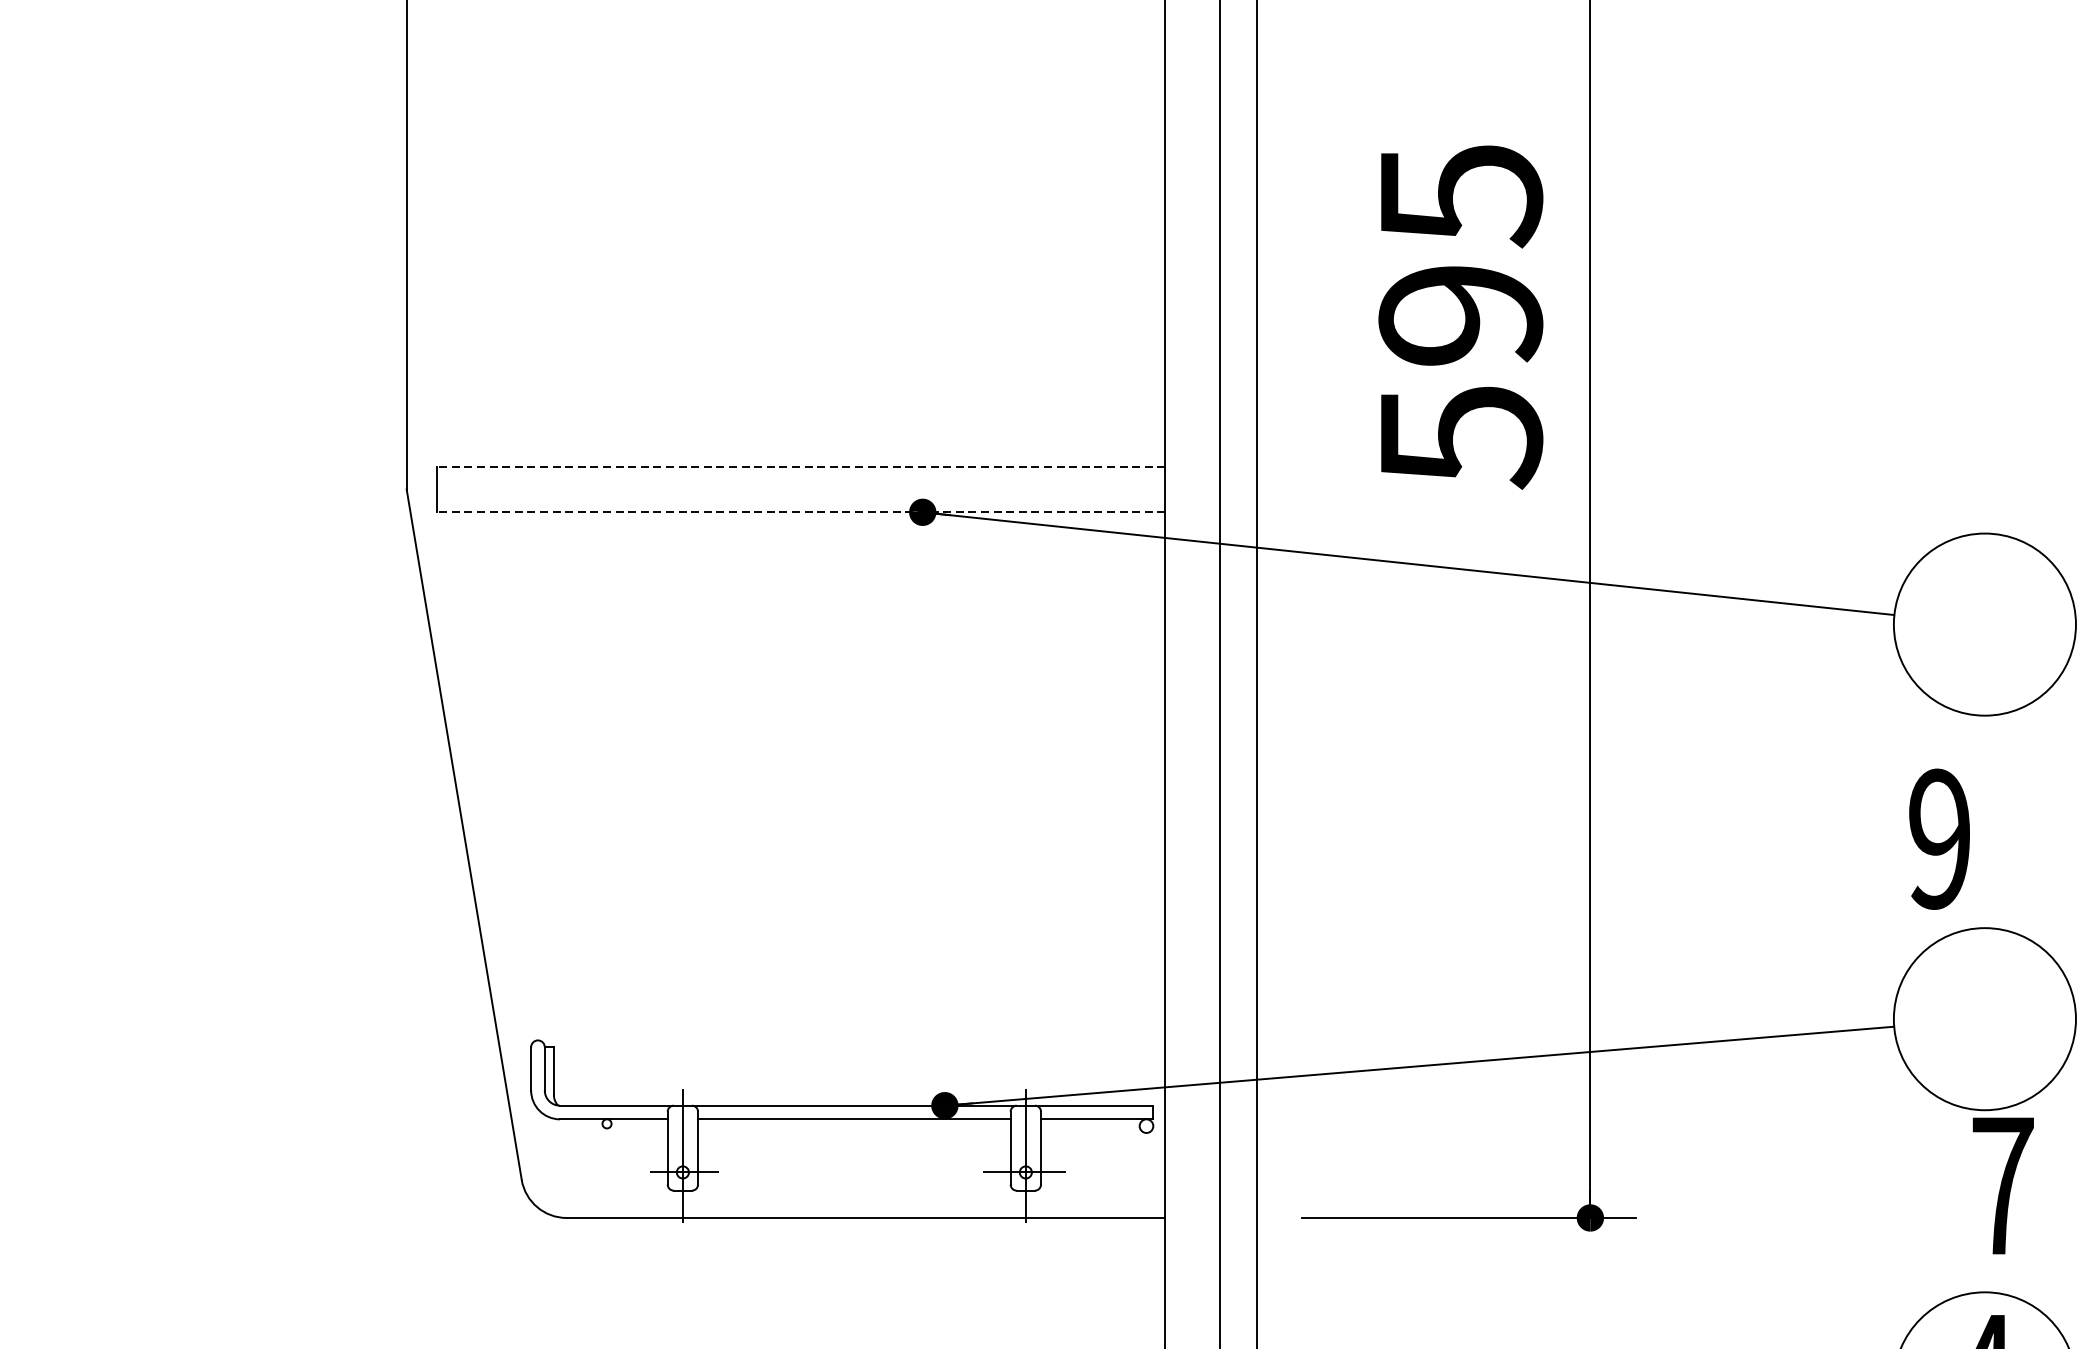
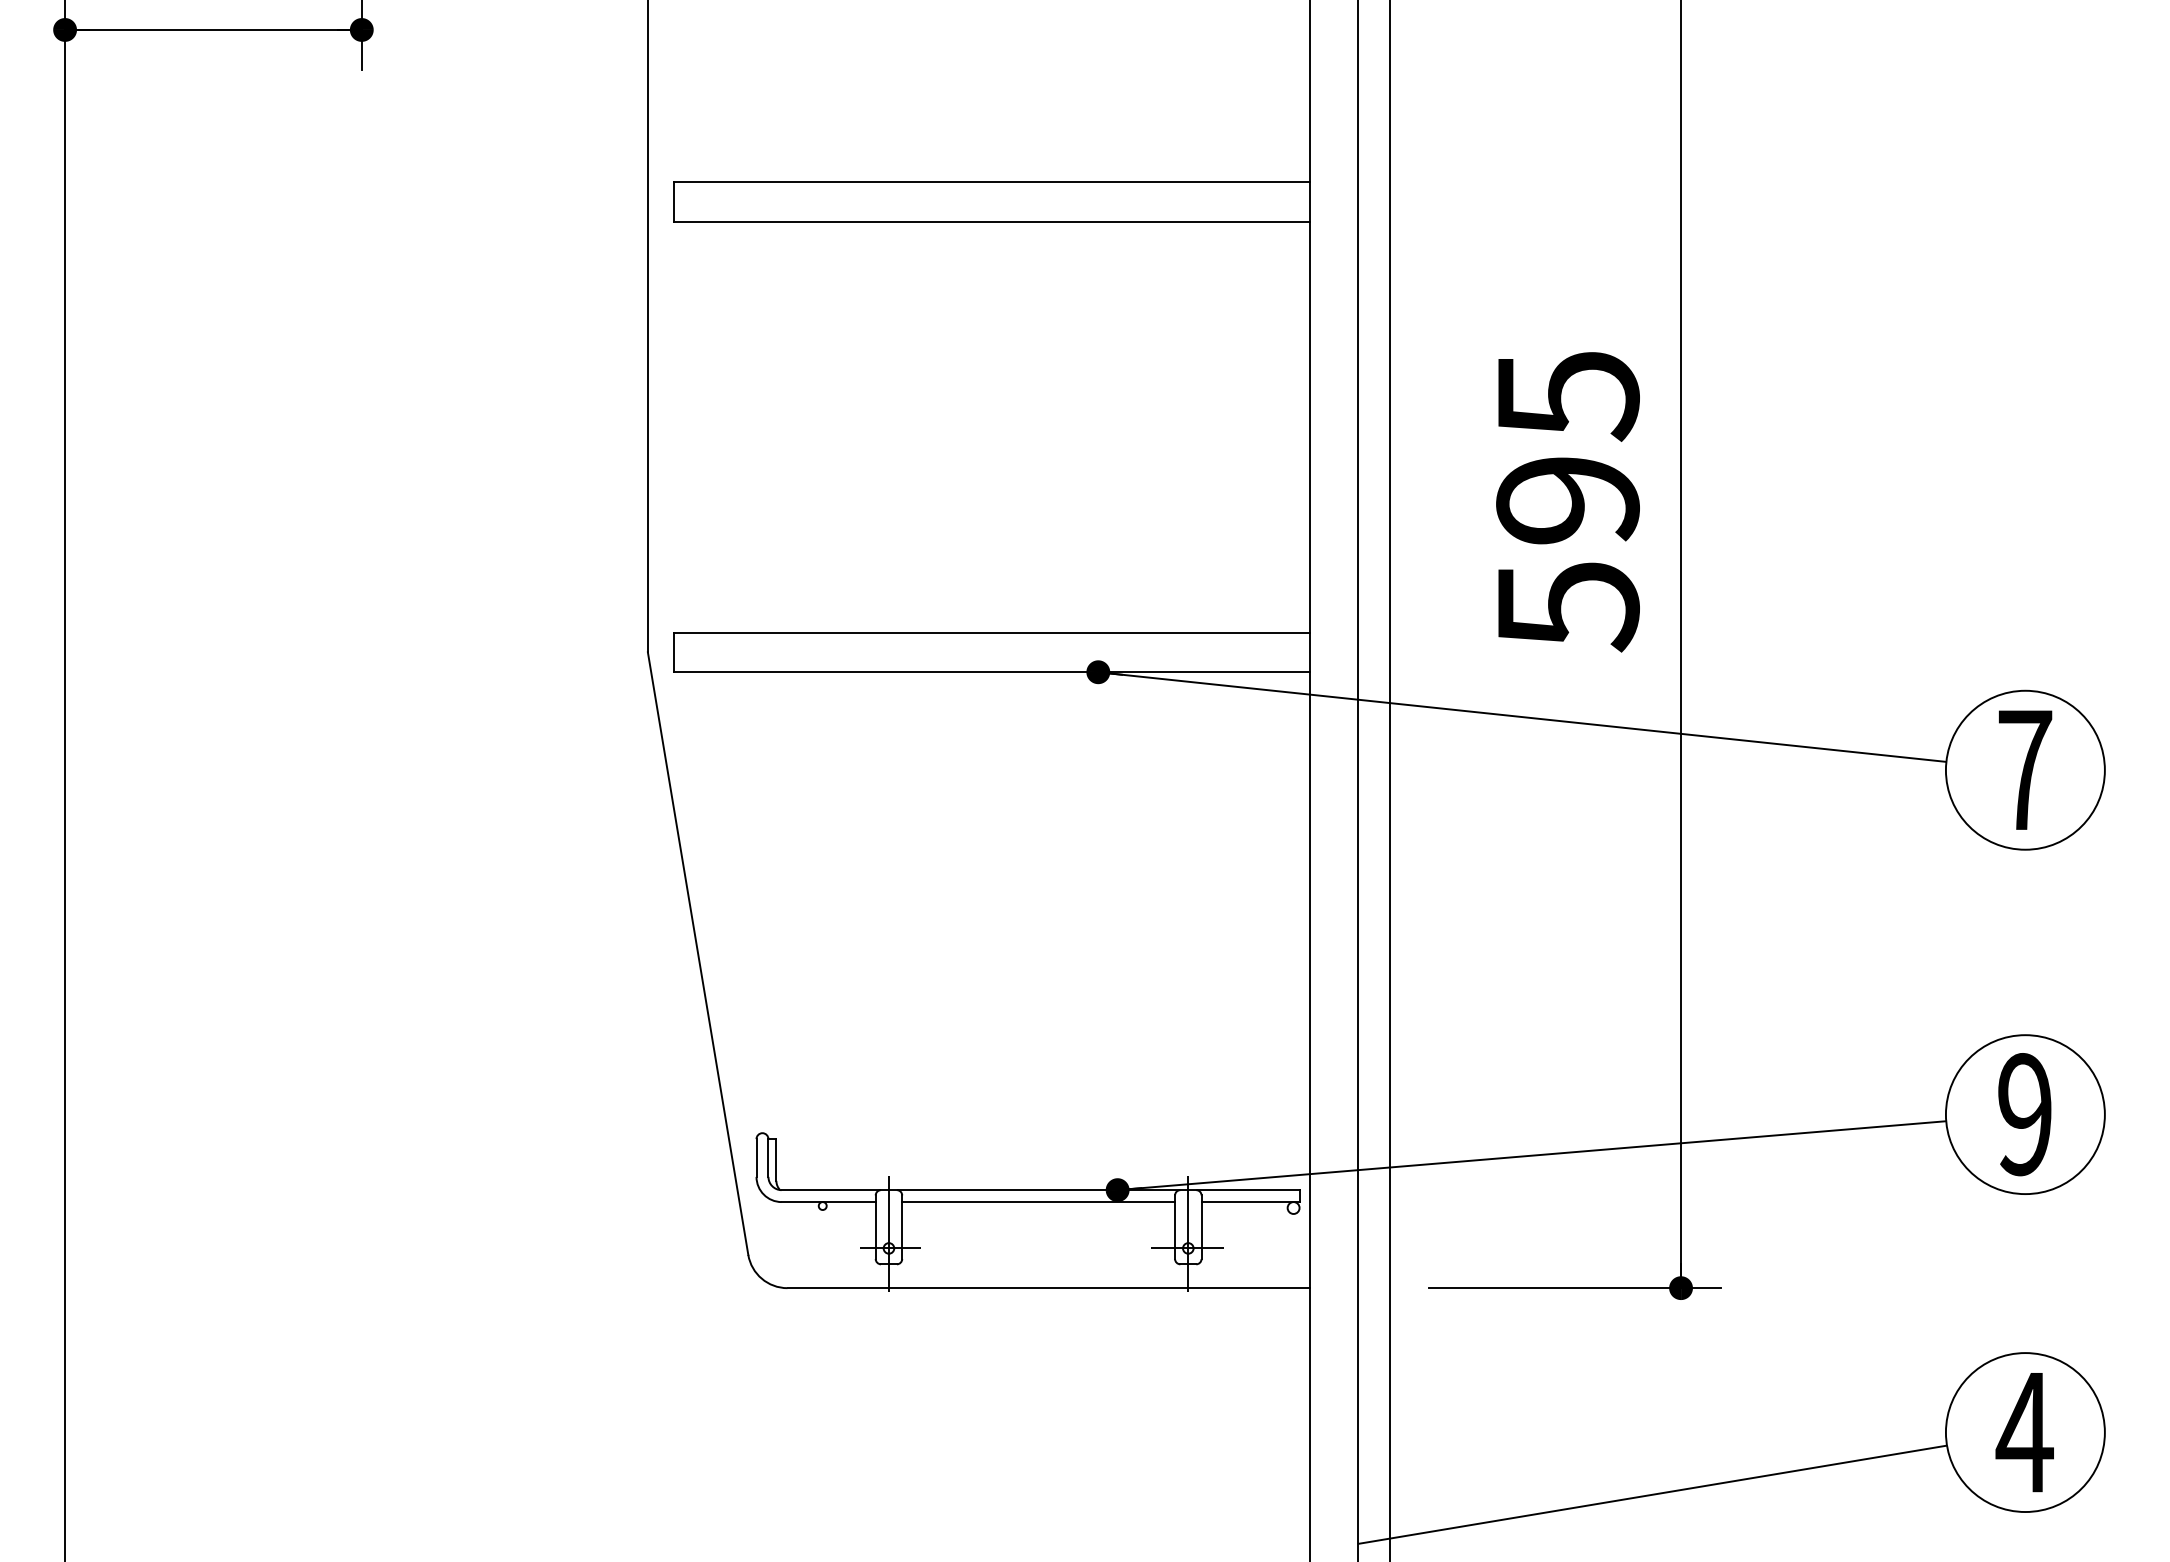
line: (801, 466) -> (992, 632), dashed -> solid
line: (801, 512) -> (992, 672), dashed -> solid
text: (1939, 839) -> (2024, 1114), moved
text: (2003, 1185) -> (2025, 769), moved

